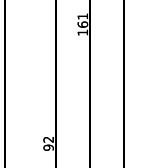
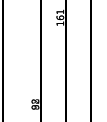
text: (48, 143) -> (35, 104), 92 -> 88

